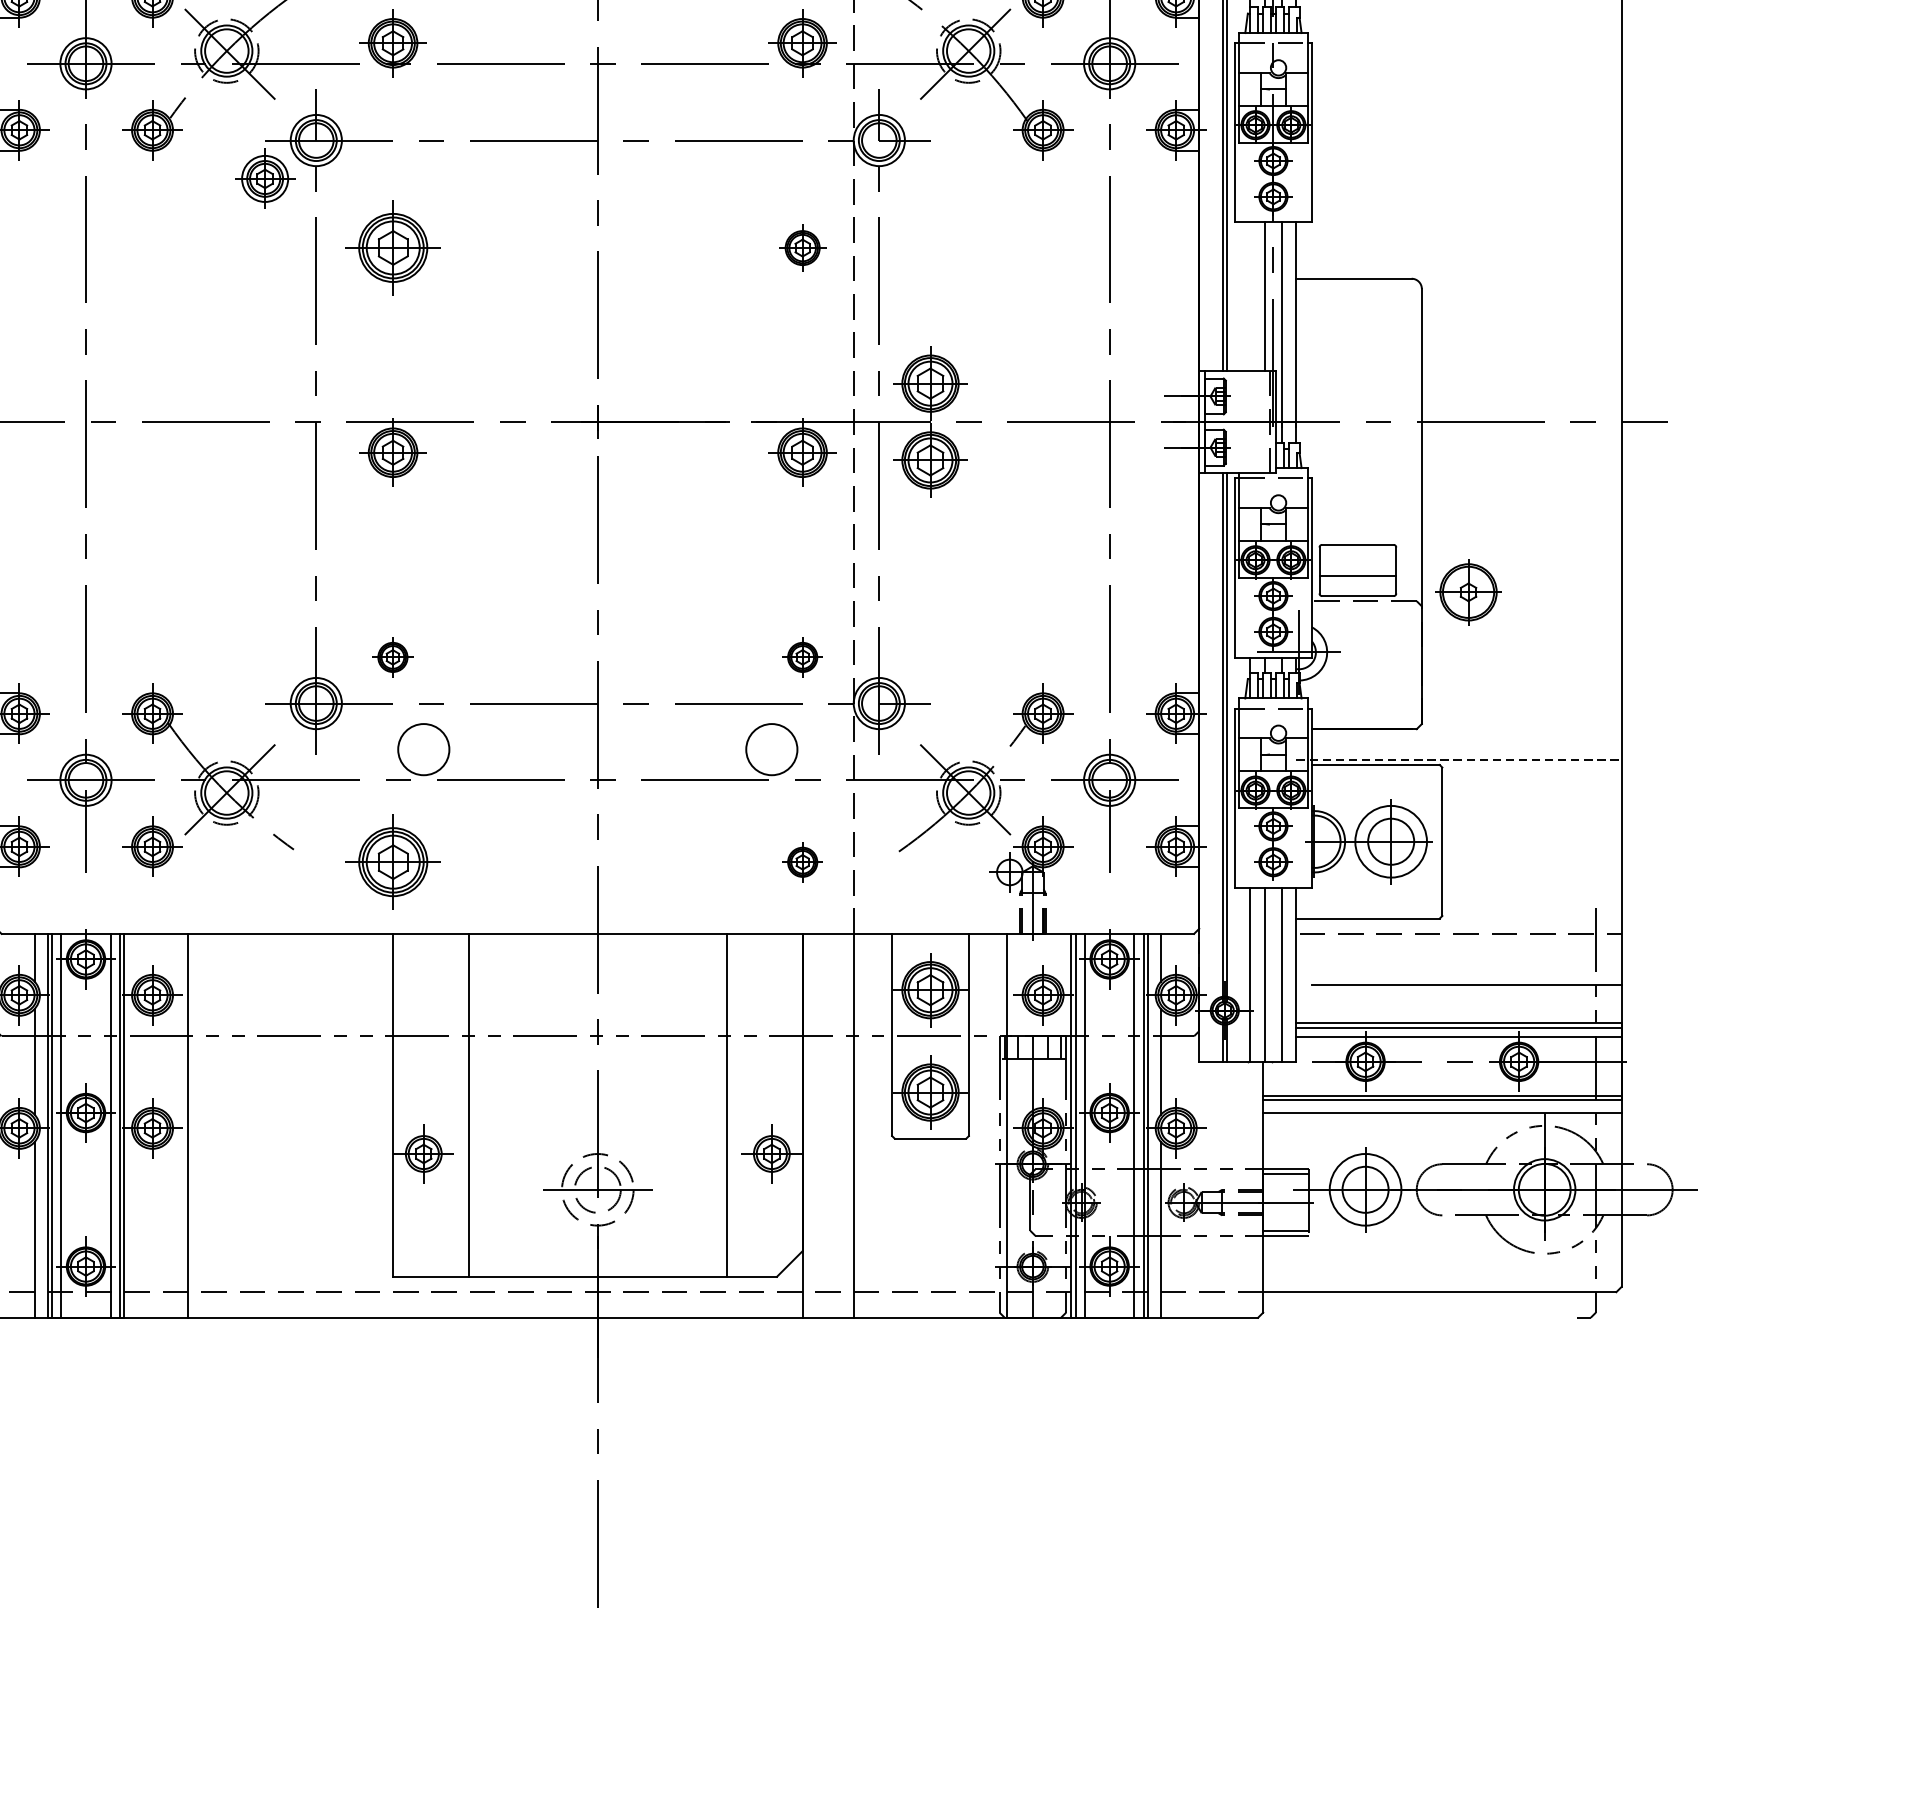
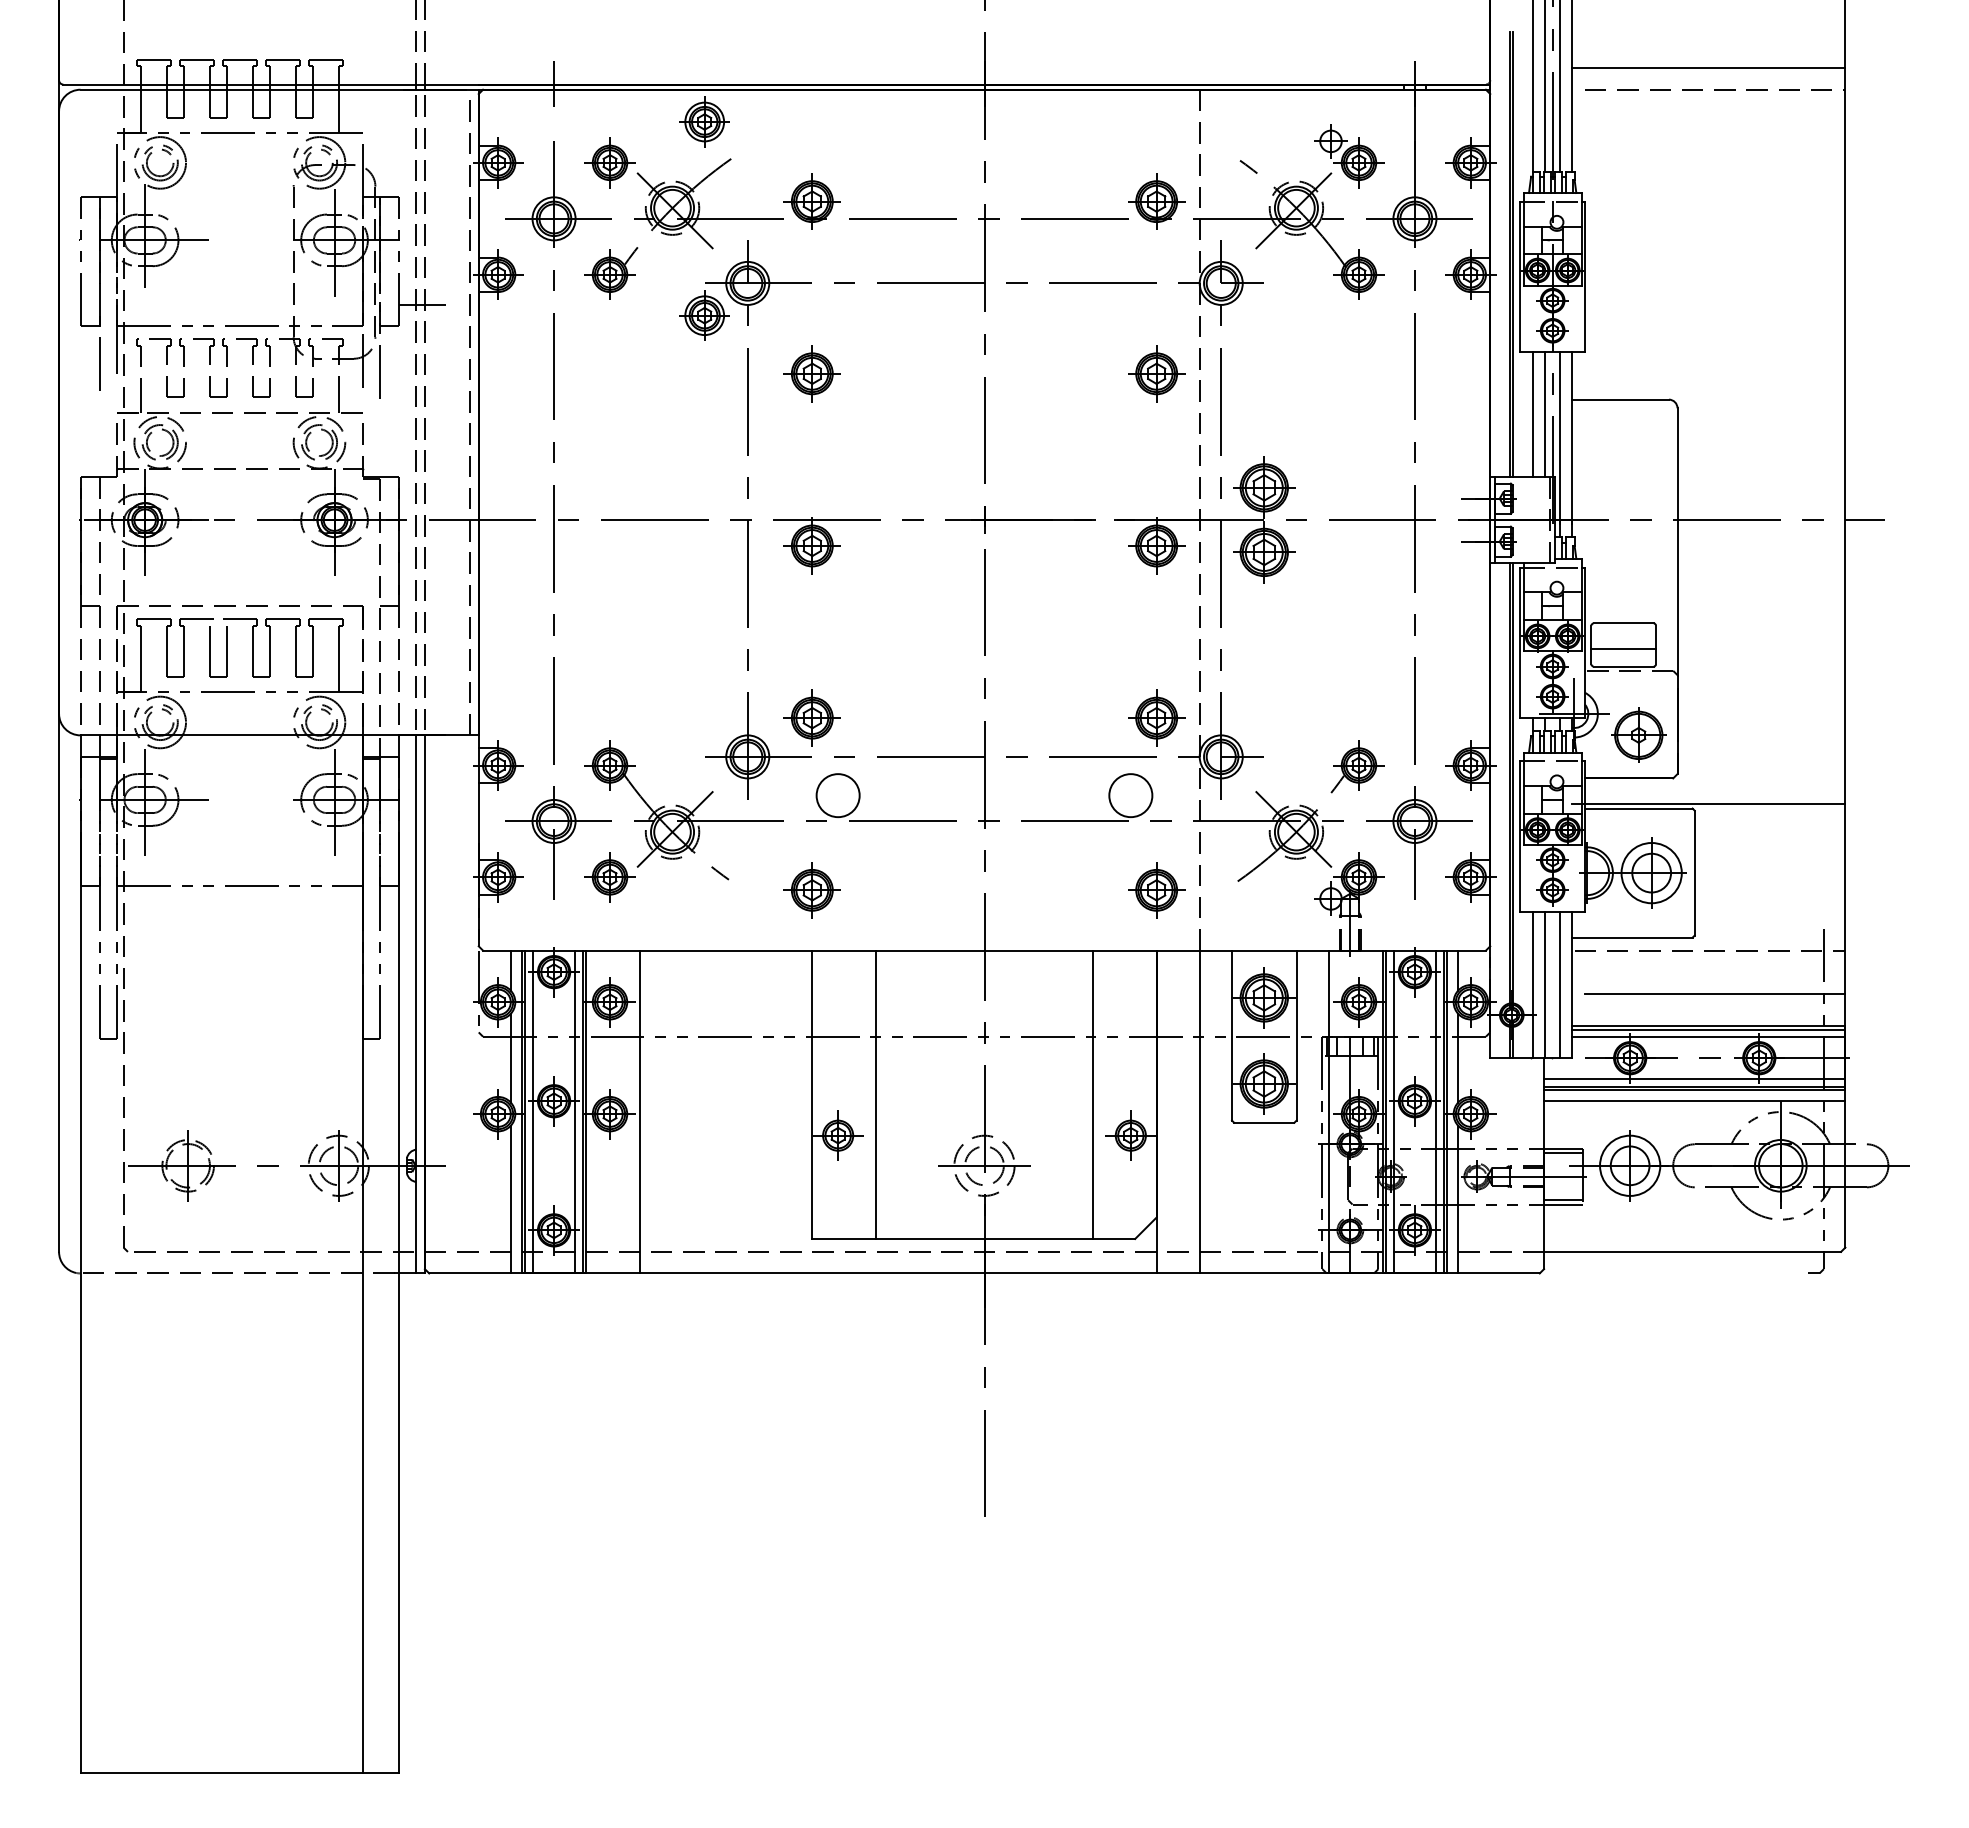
part: (392, 247) -> (811, 373), size x0.71
part: (802, 247) -> (1156, 373), size x1.43
line: (1250, 296) -> (1533, 414), added
part: (1468, 591) -> (1638, 734), moved
part: (392, 656) -> (811, 717), size x1.67
part: (802, 656) -> (1156, 717), size x1.67
line: (1458, 760) -> (1708, 804), dashed -> solid
part: (392, 862) -> (811, 890), size x0.71
part: (802, 862) -> (1156, 890), size x1.67
line: (1442, 1087) -> (1694, 1079), added

